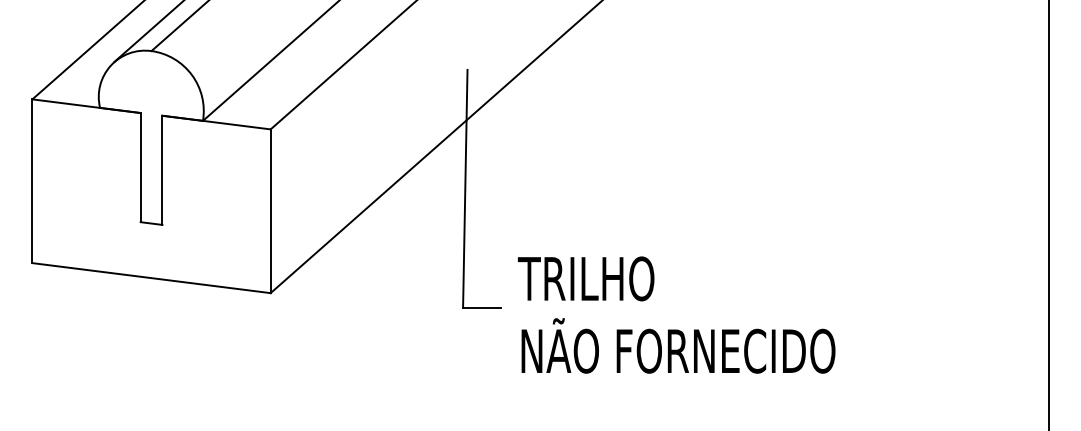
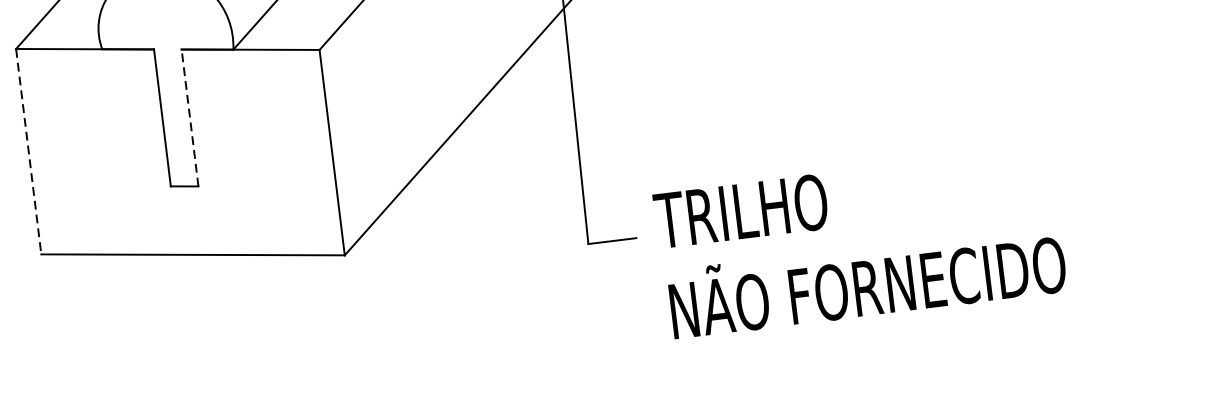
line: (162, 170) -> (190, 118), solid -> dashed
line: (32, 181) -> (28, 151), solid -> dashed
text: (676, 314) -> (859, 242), moved

